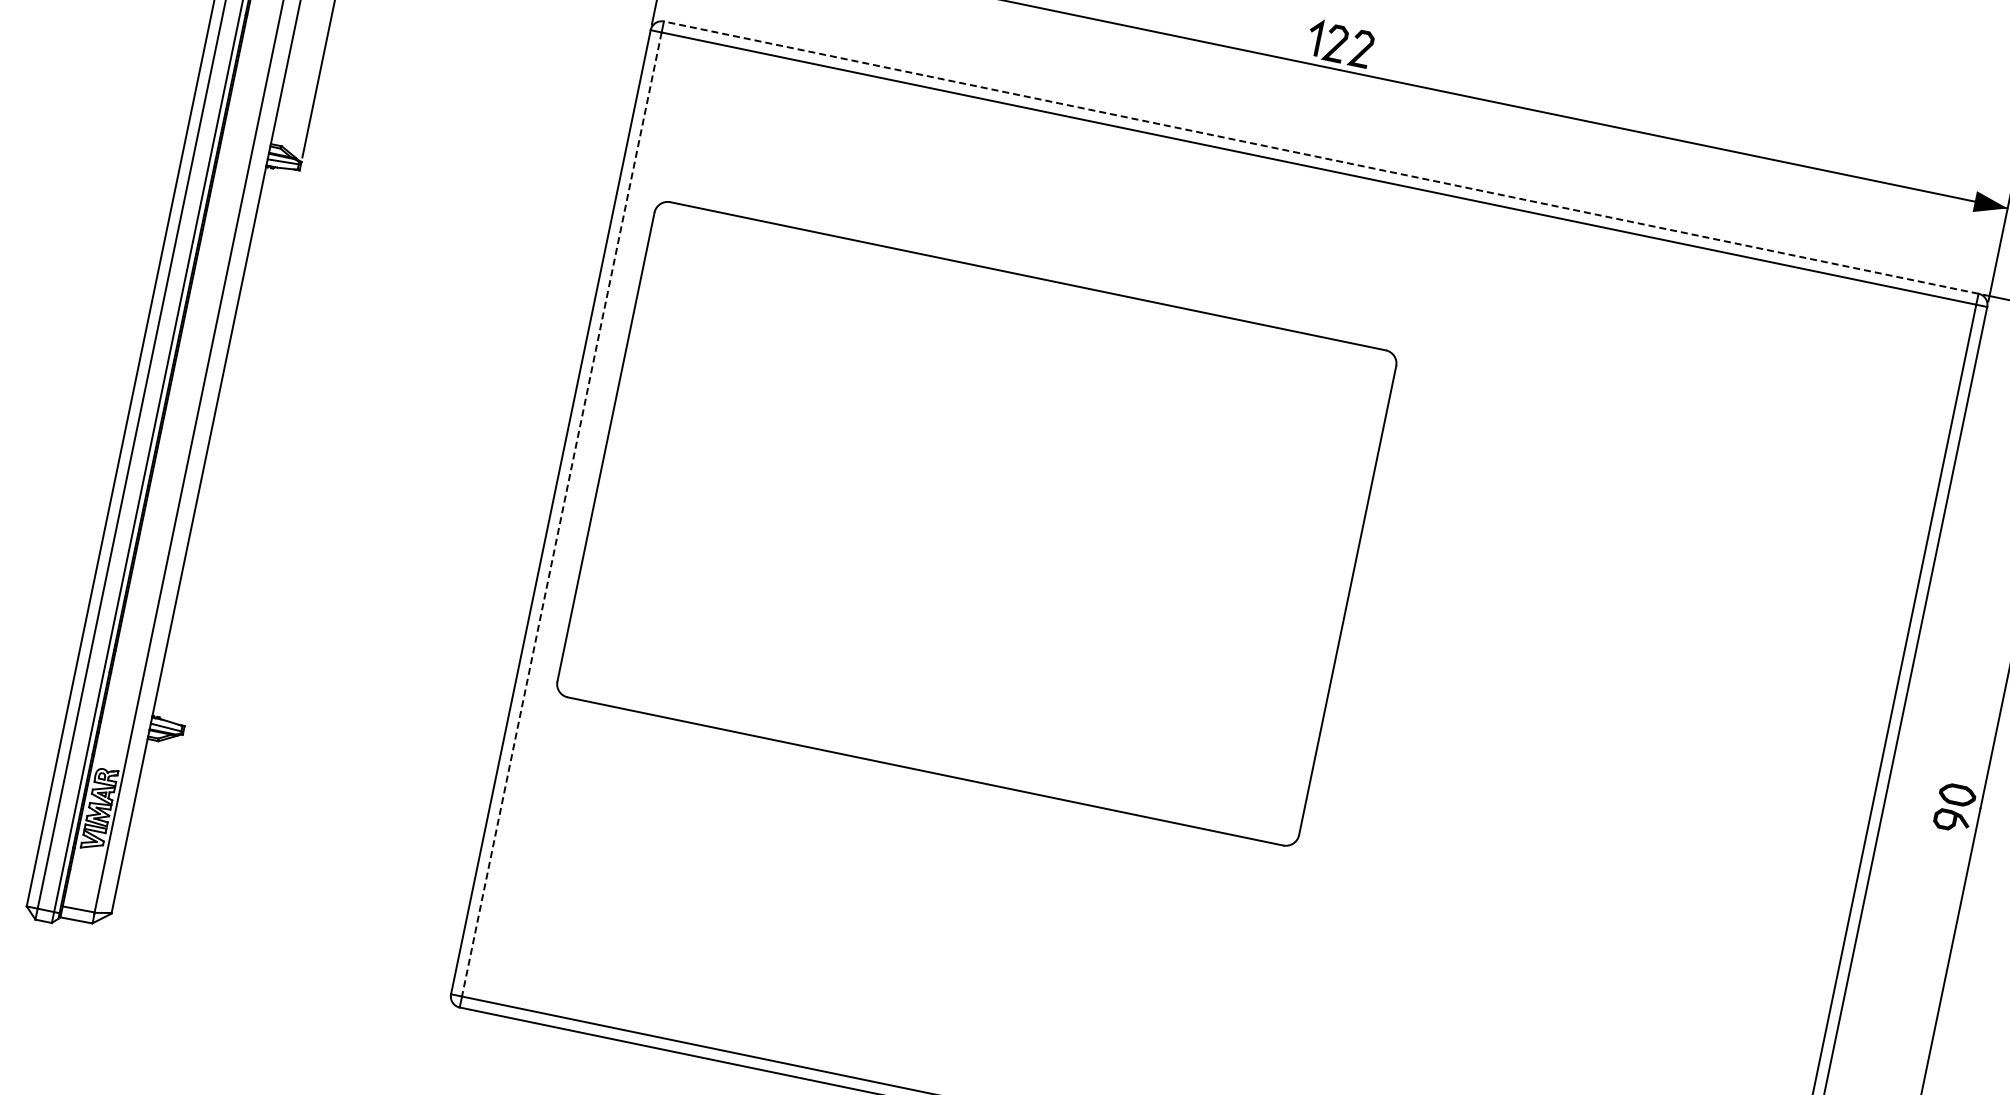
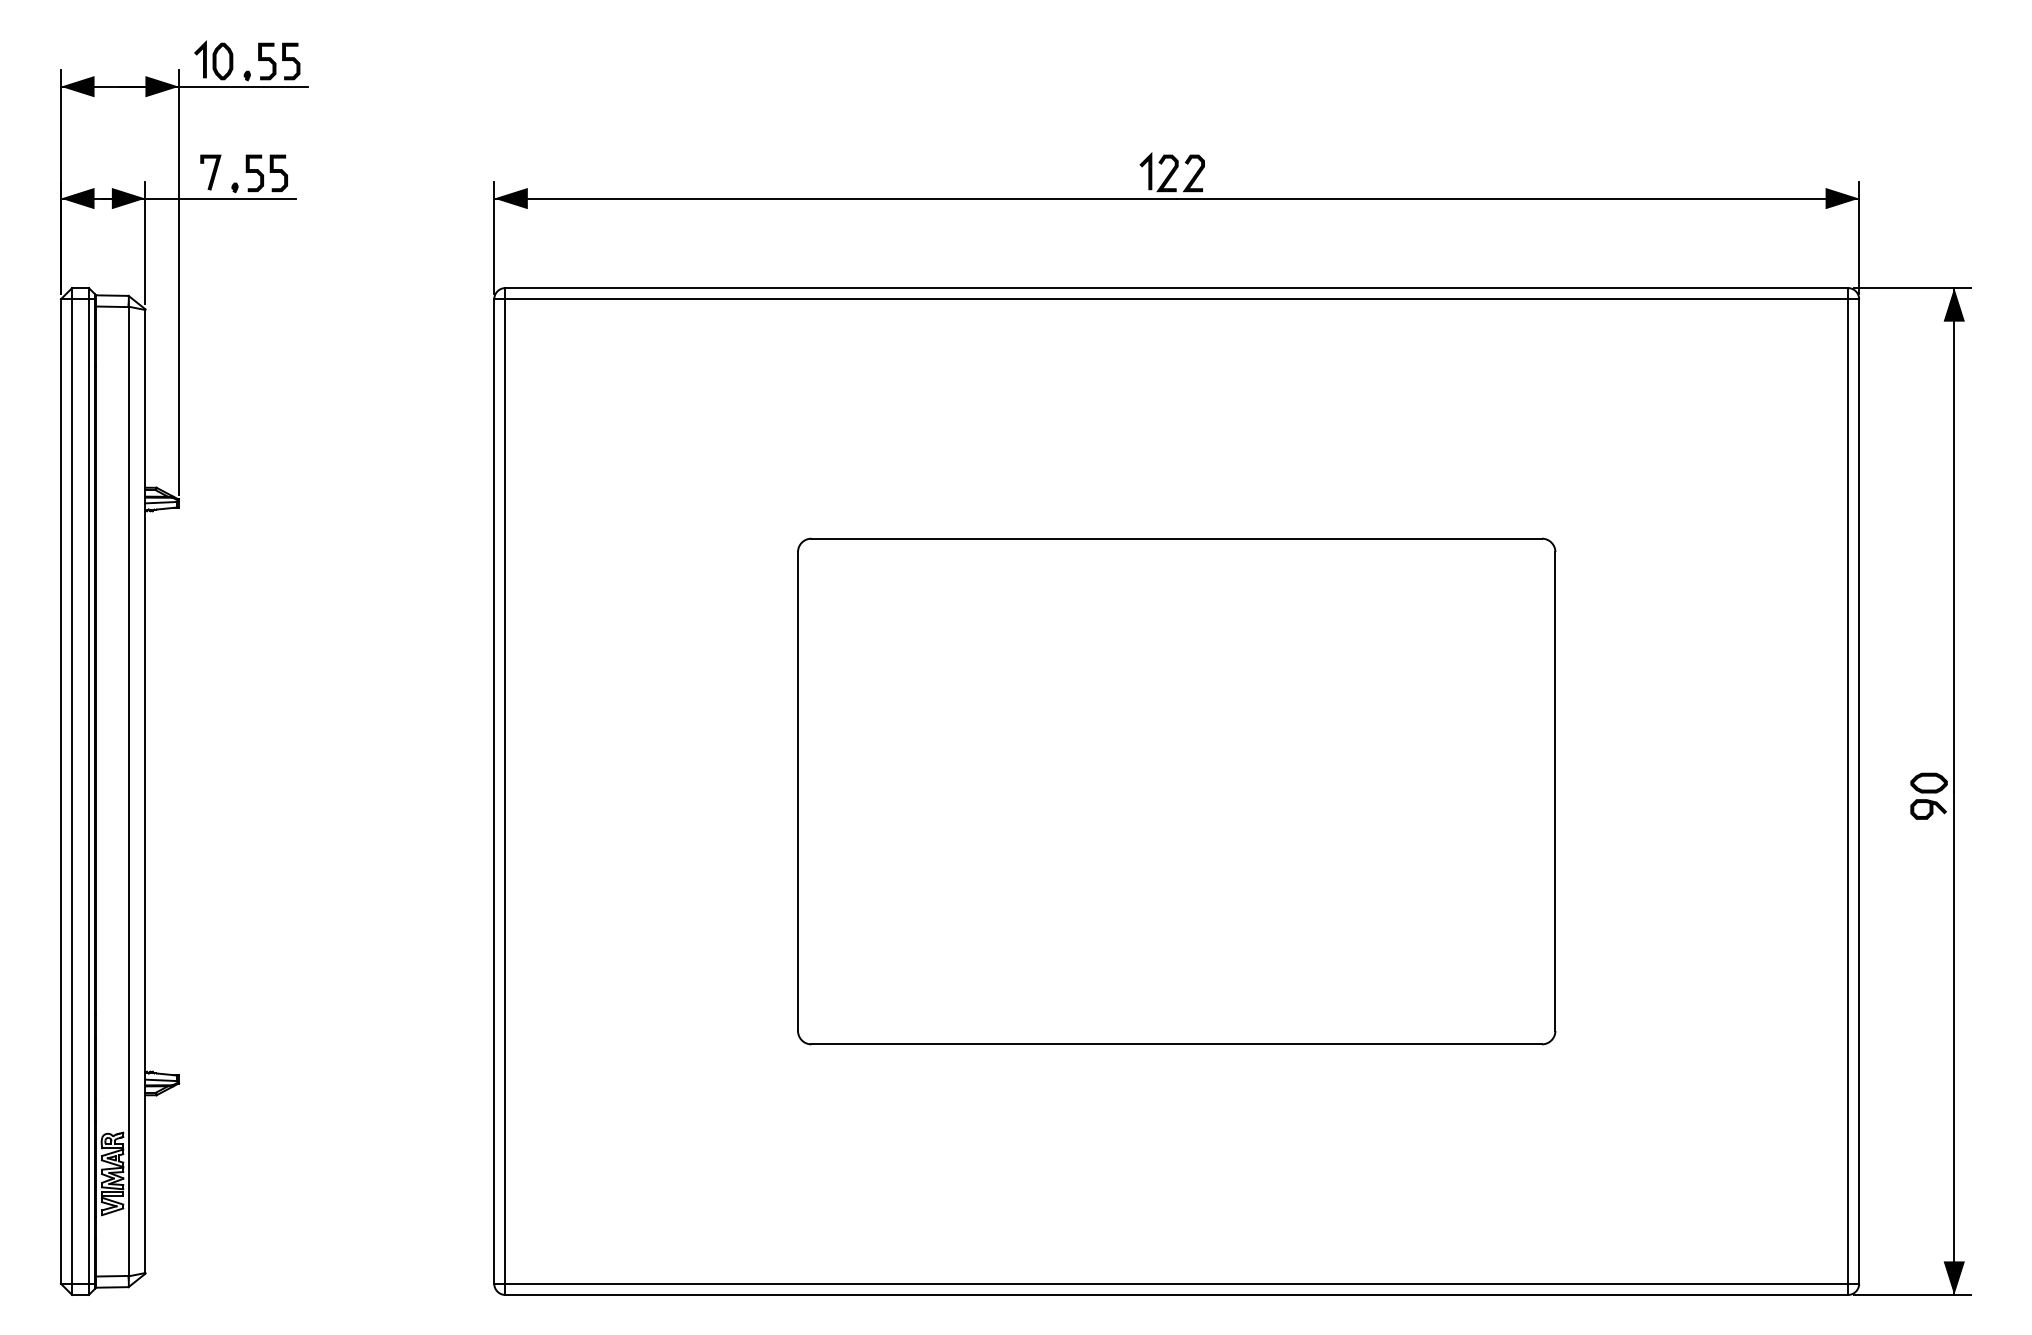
line: (1320, 158) -> (1176, 288), dashed -> solid
line: (561, 515) -> (505, 792), dashed -> solid
part: (976, 523) -> (1176, 791), moved

